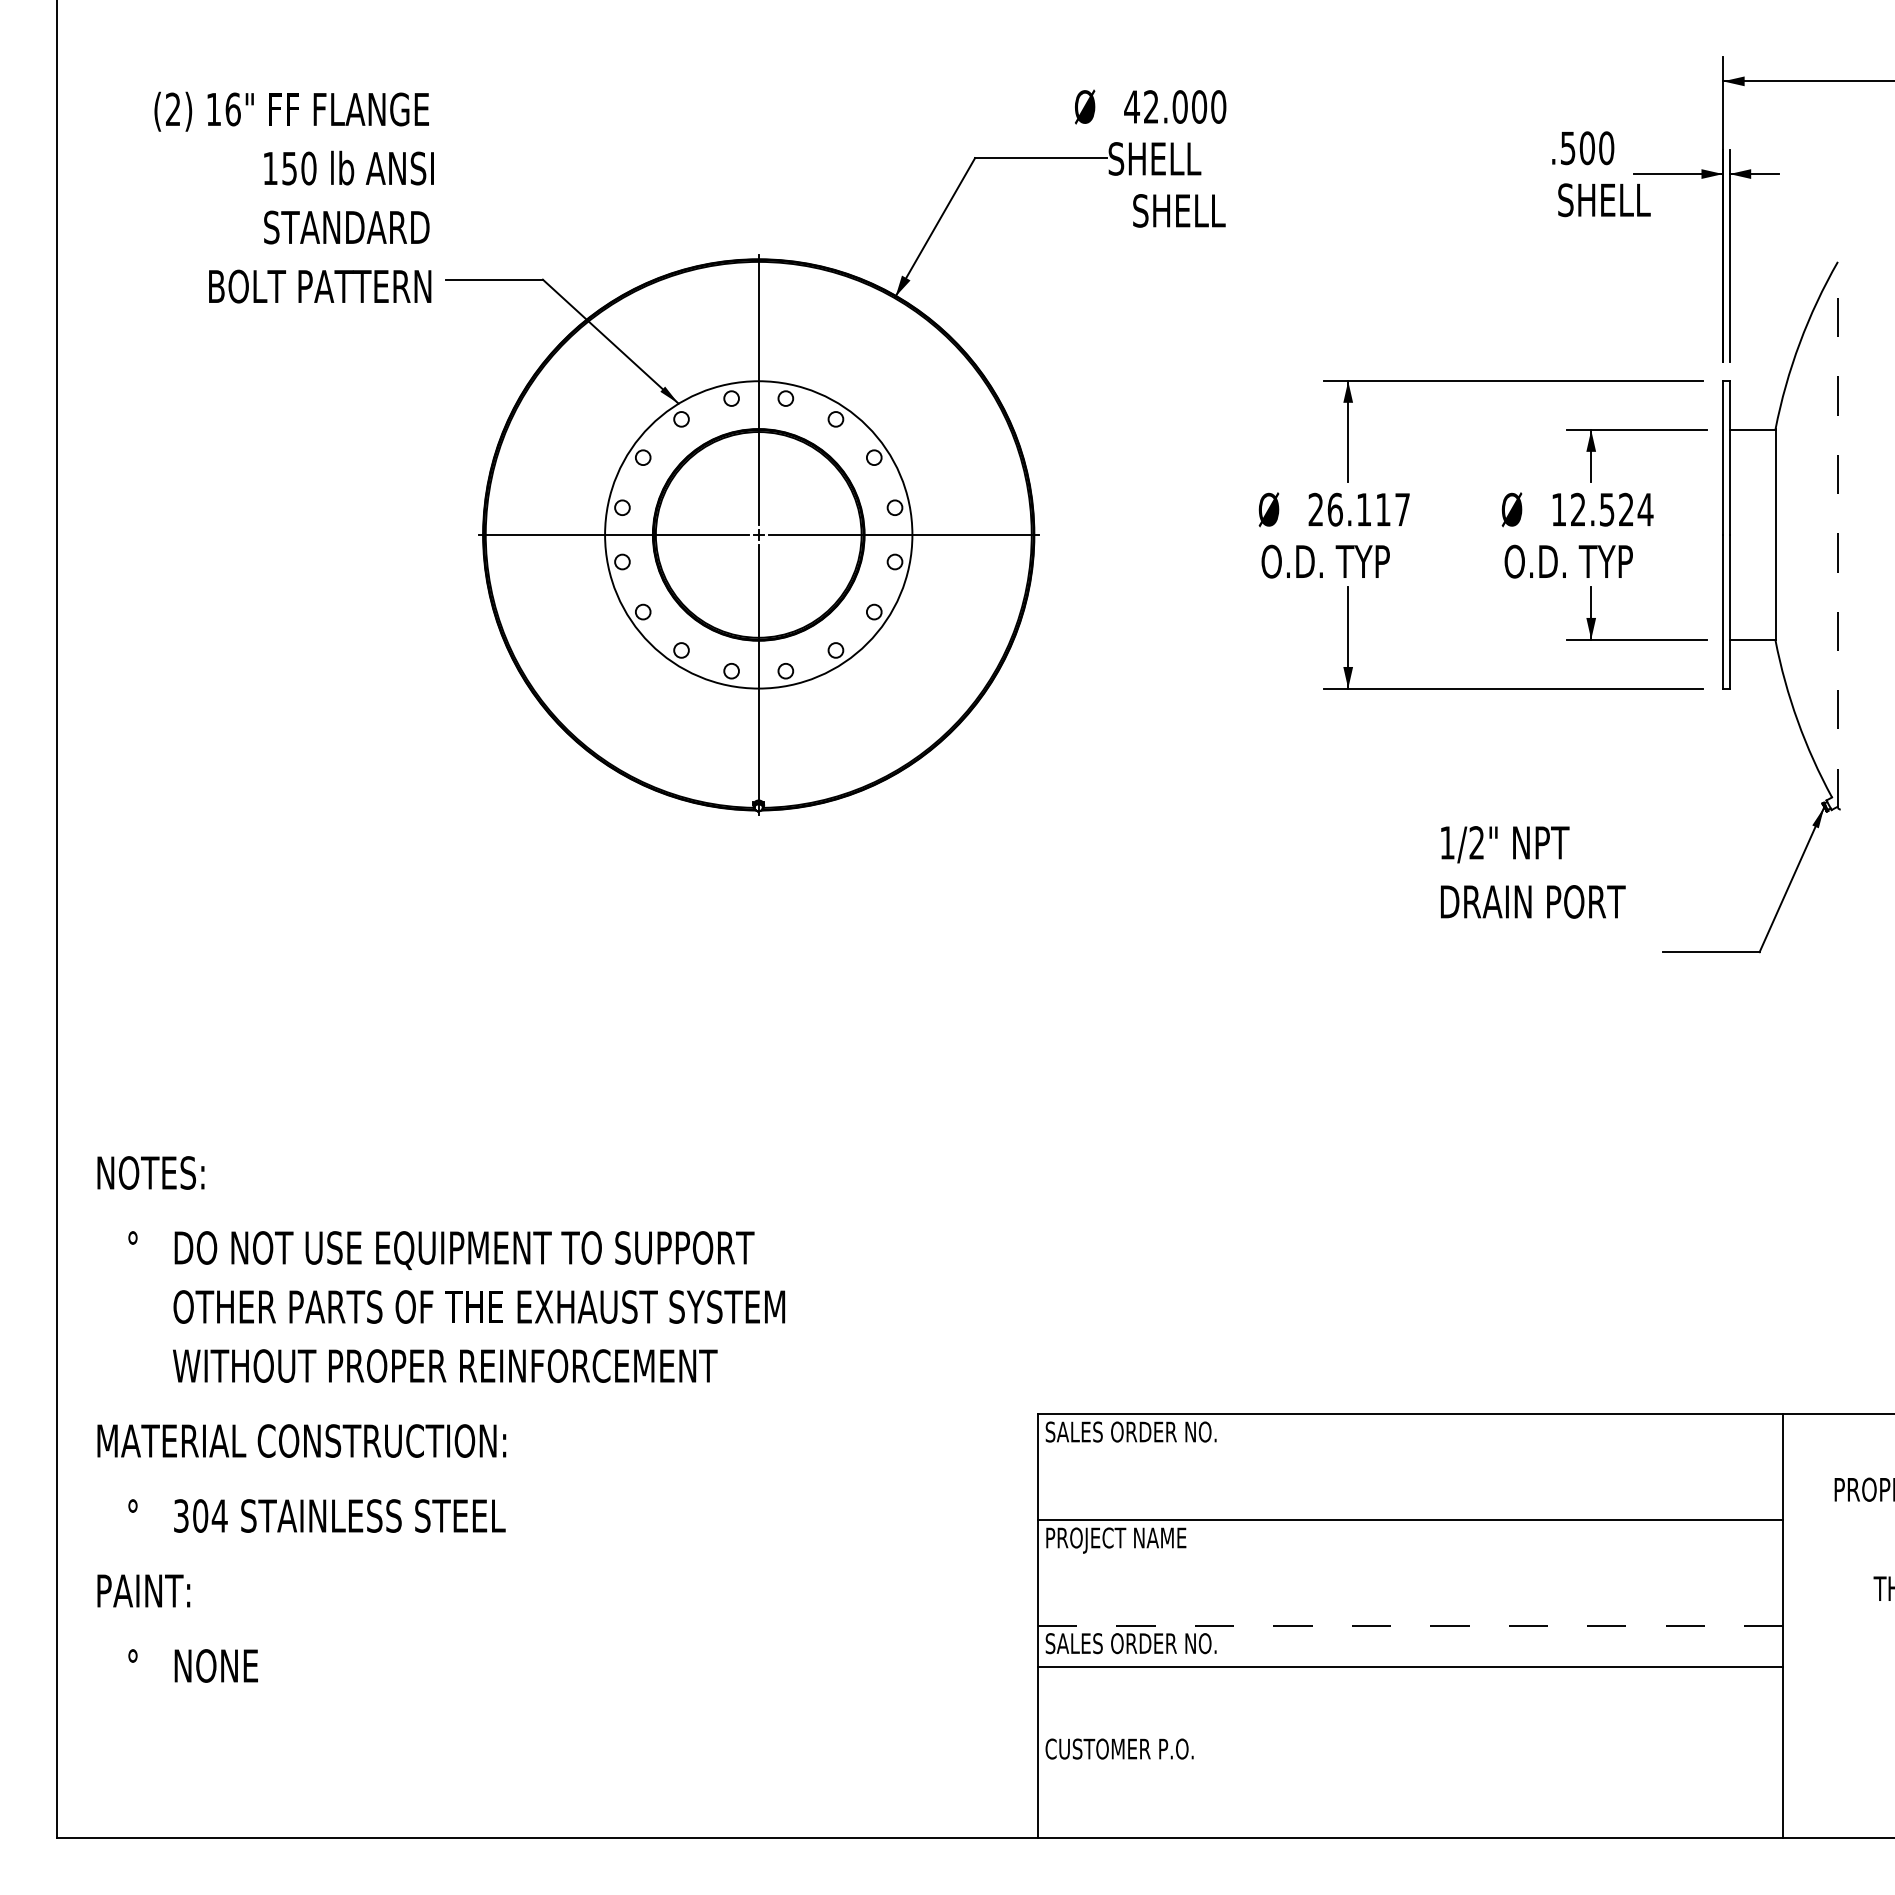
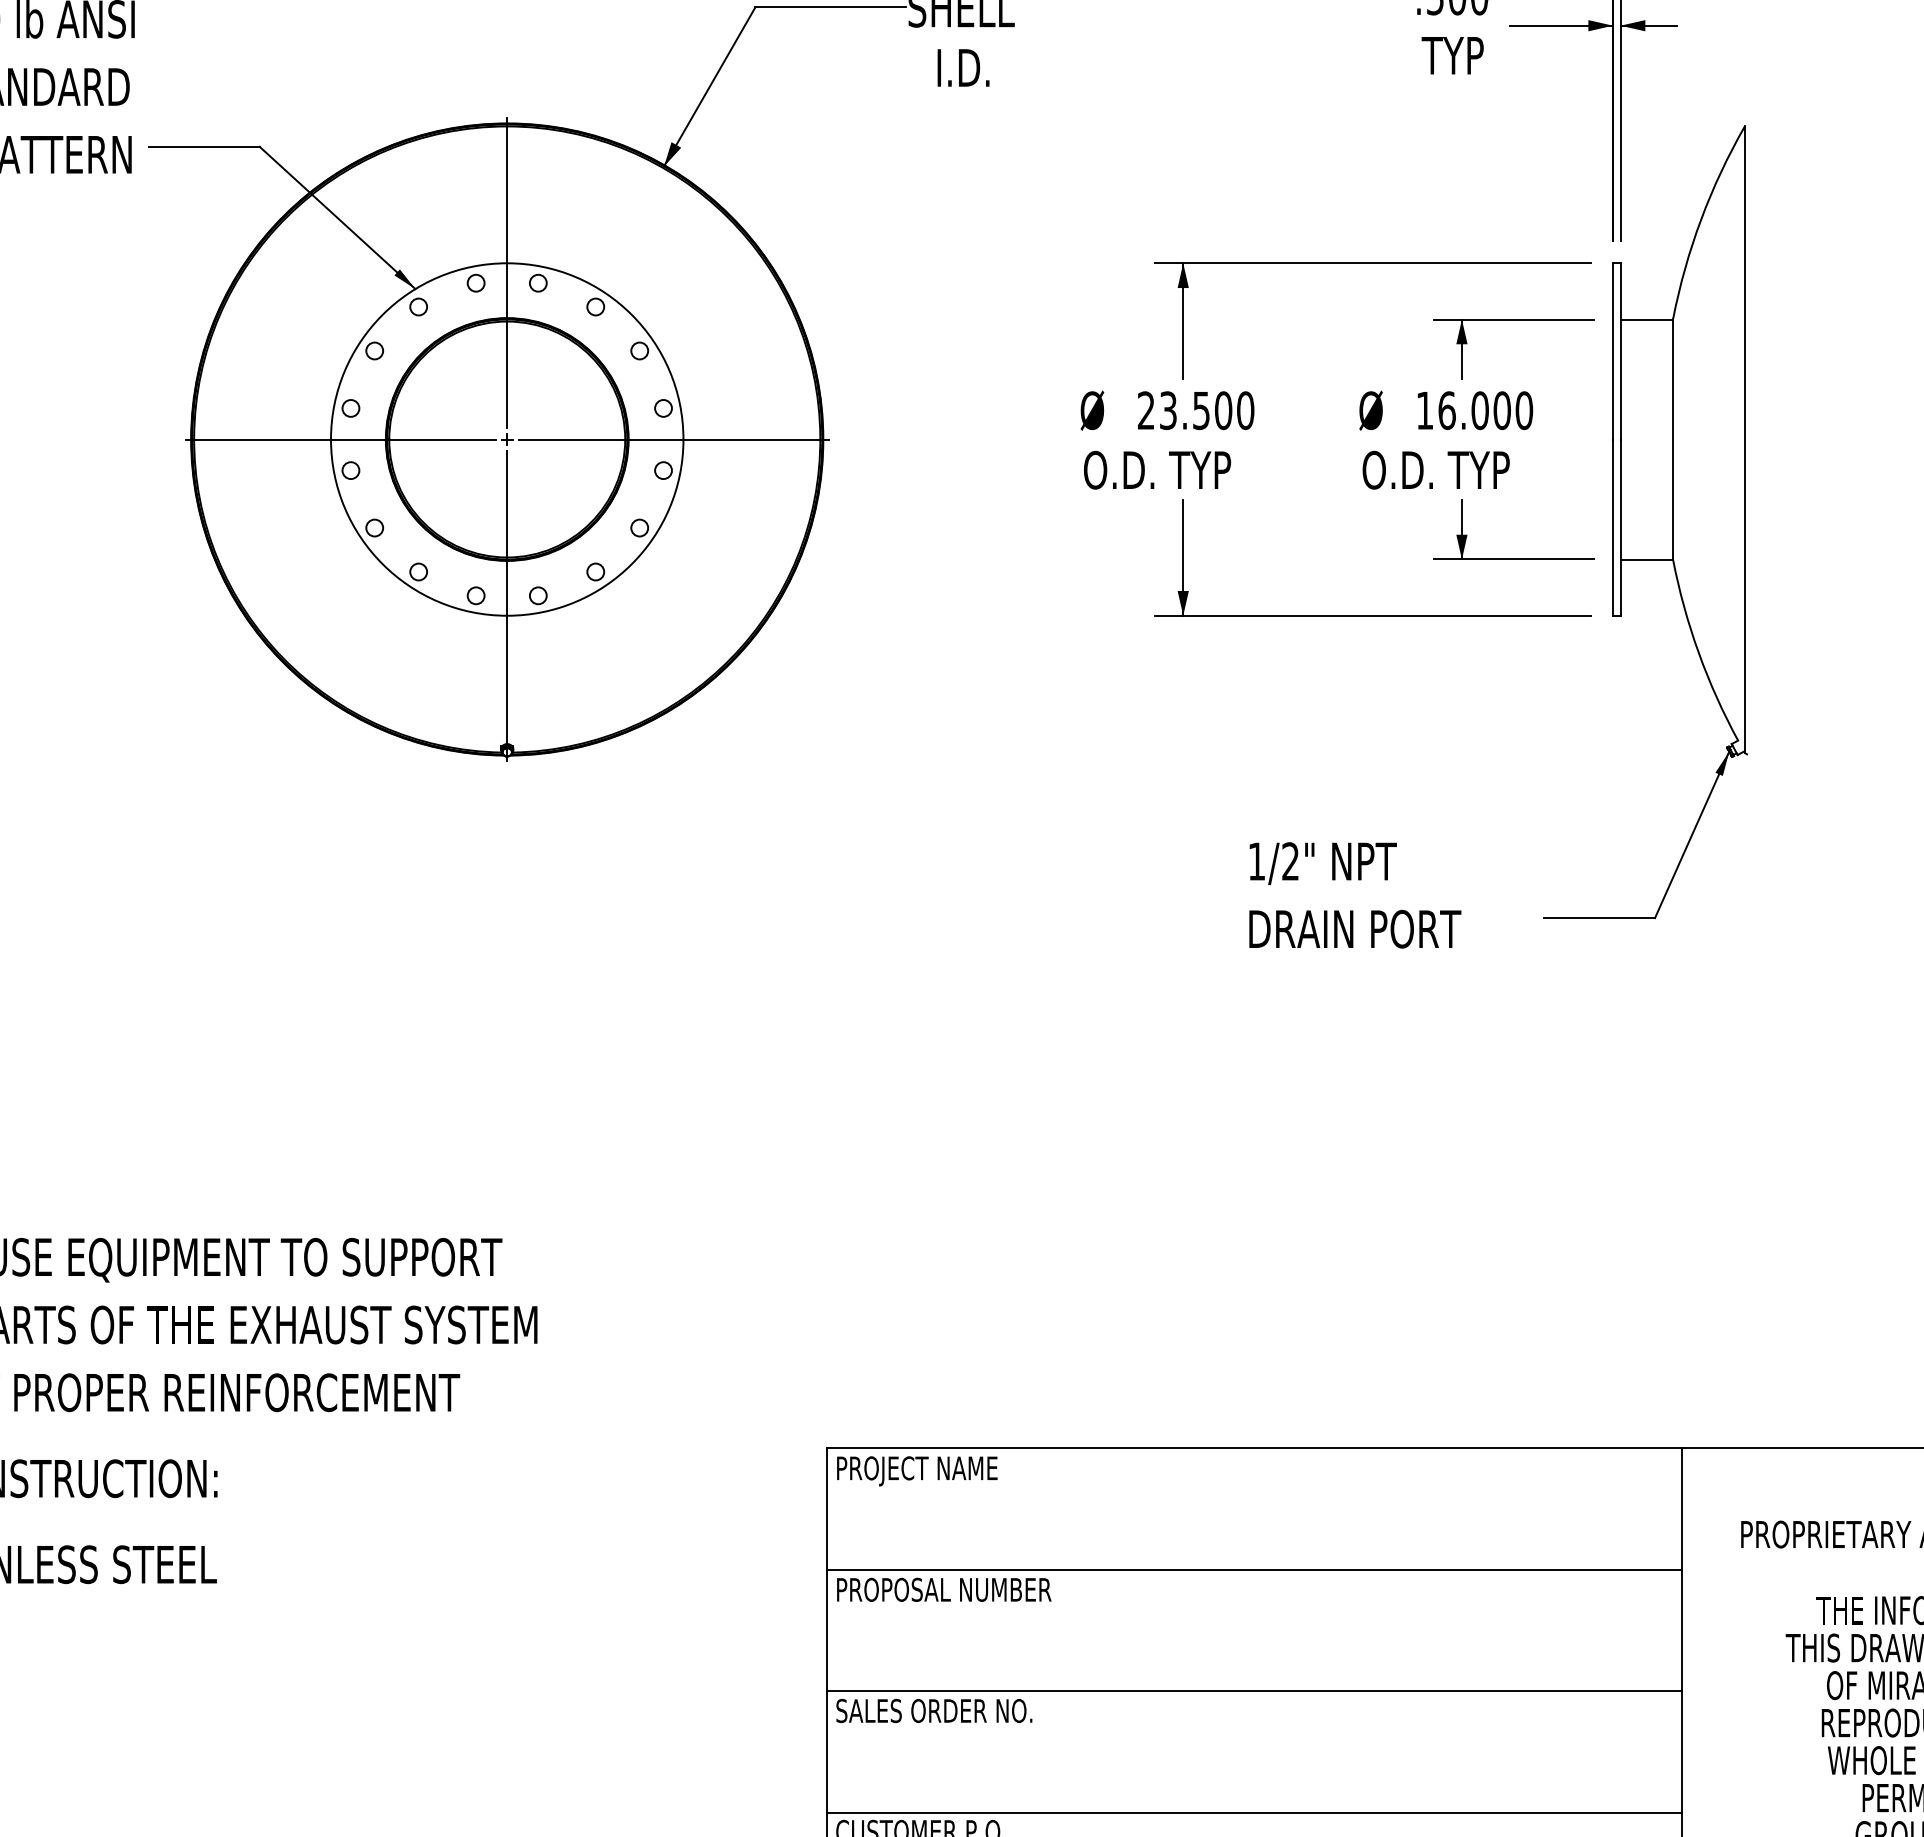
text: (1603, 200) -> (1476, 56), SHELL -> TYP
text: (1179, 210) -> (989, 67), SHELL -> I.D.
text: (1368, 509) -> (1206, 410), 26.117 -> 23.500
text: (1611, 509) -> (1485, 410), 12.524 -> 16.000
line: (1837, 534) -> (1744, 439), dashed -> solid
text: (1533, 872) -> (1355, 895), moved
text: (1130, 1434) -> (933, 1471), SALES ORDER NO. -> PROJECT NAME
text: (1158, 1540) -> (965, 1592), PROJECT NAME -> PROPOSAL NUMBER
line: (1410, 1626) -> (1254, 1691), dashed -> solid
line: (1410, 1667) -> (1254, 1812), moved

